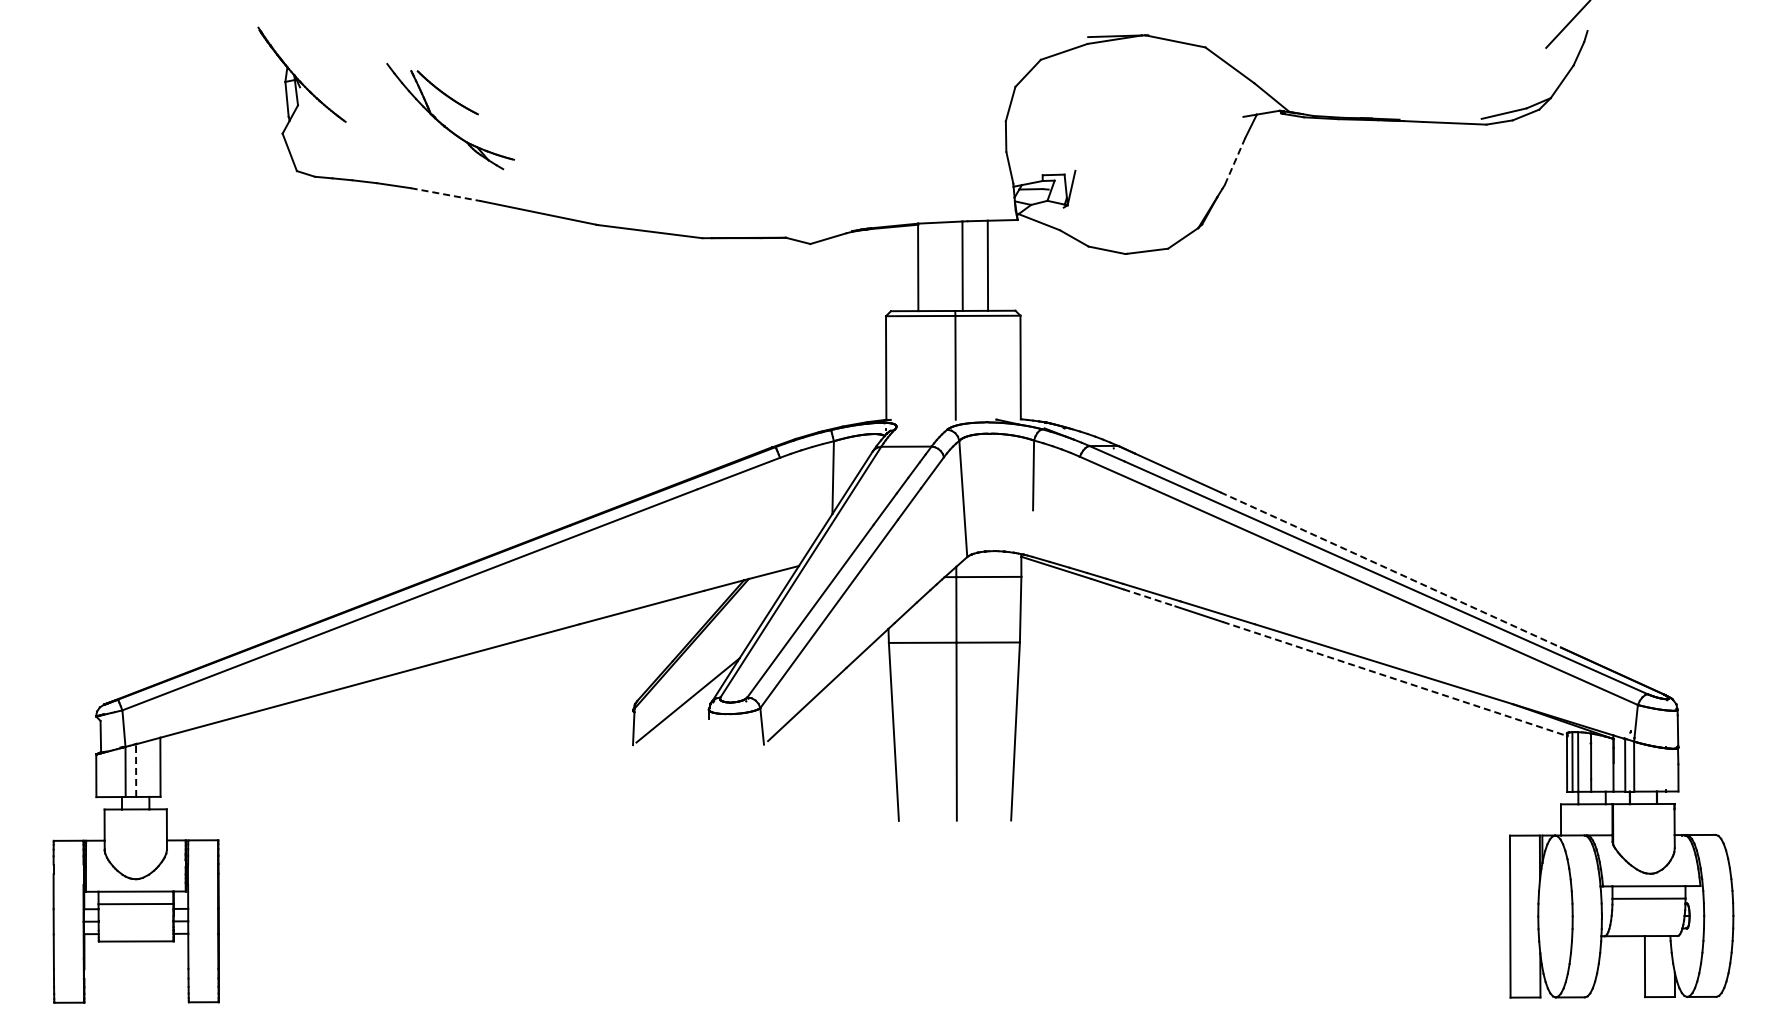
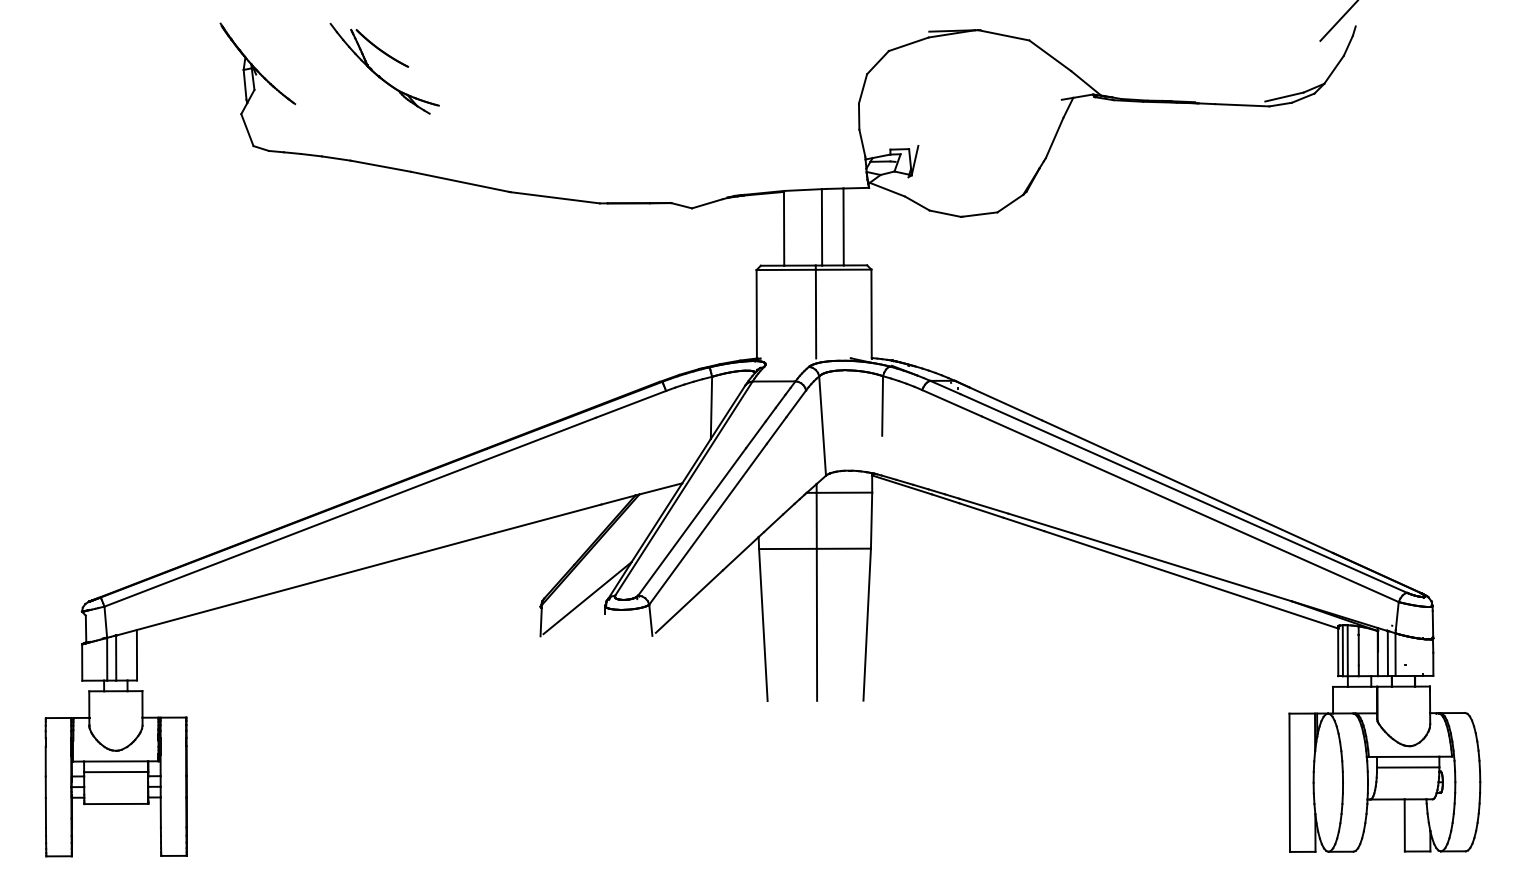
part: (444, 124) -> (379, 75), moved
line: (1235, 161) -> (1055, 137), dashed -> solid
line: (446, 194) -> (381, 166), dashed -> solid
line: (1391, 570) -> (1188, 487), dashed -> solid
line: (1149, 598) -> (981, 511), dashed -> solid
line: (1395, 679) -> (1191, 580), dashed -> solid
line: (136, 770) -> (116, 657), dashed -> solid

